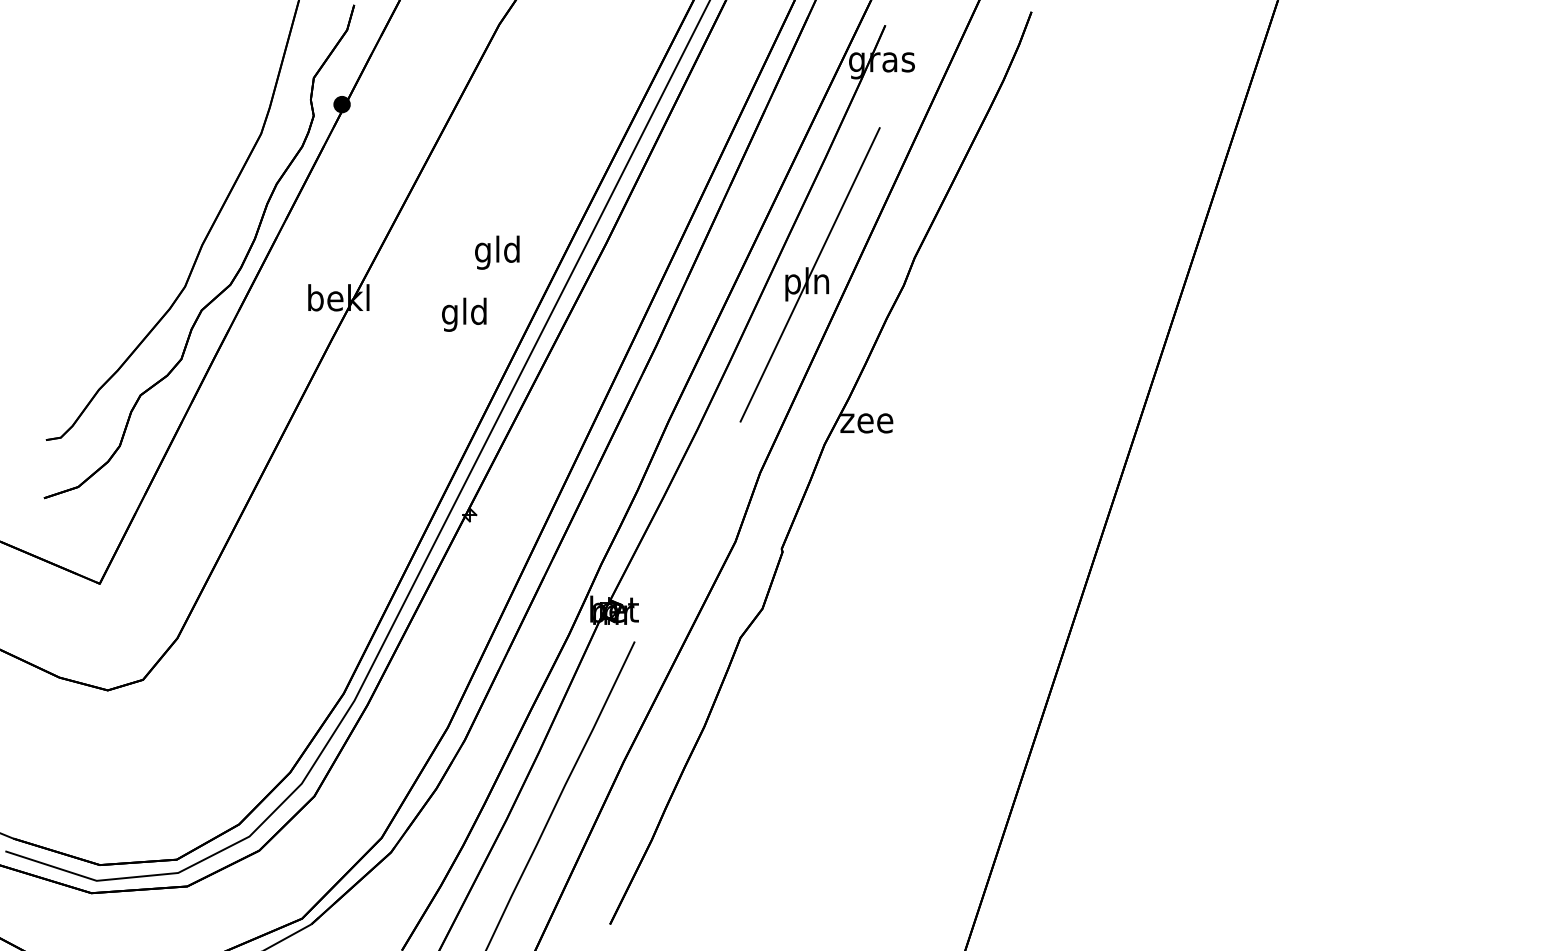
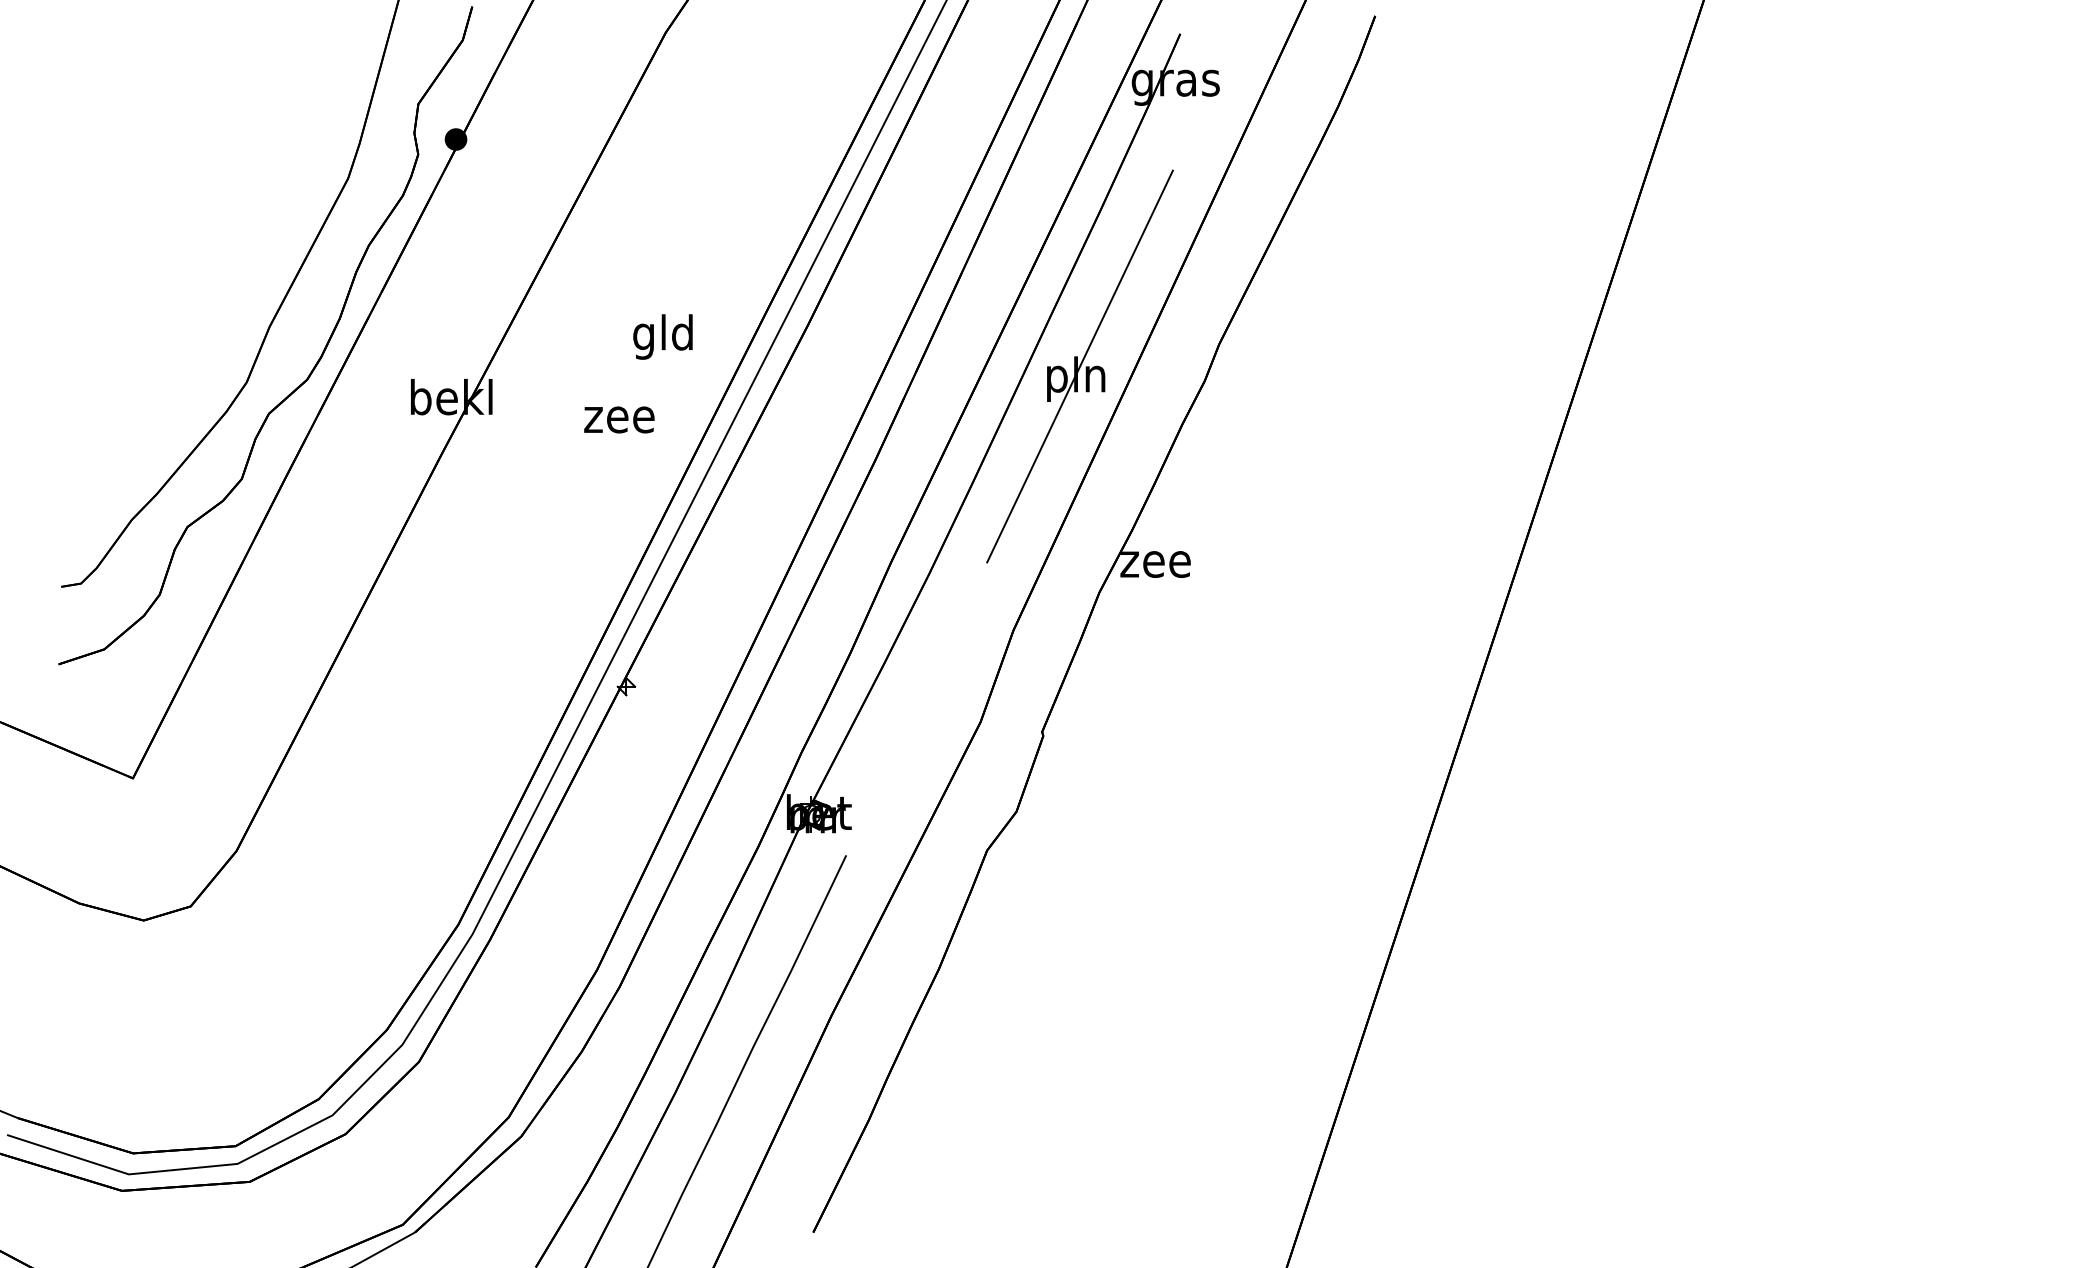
text: (464, 314) -> (619, 419), gld -> zee

